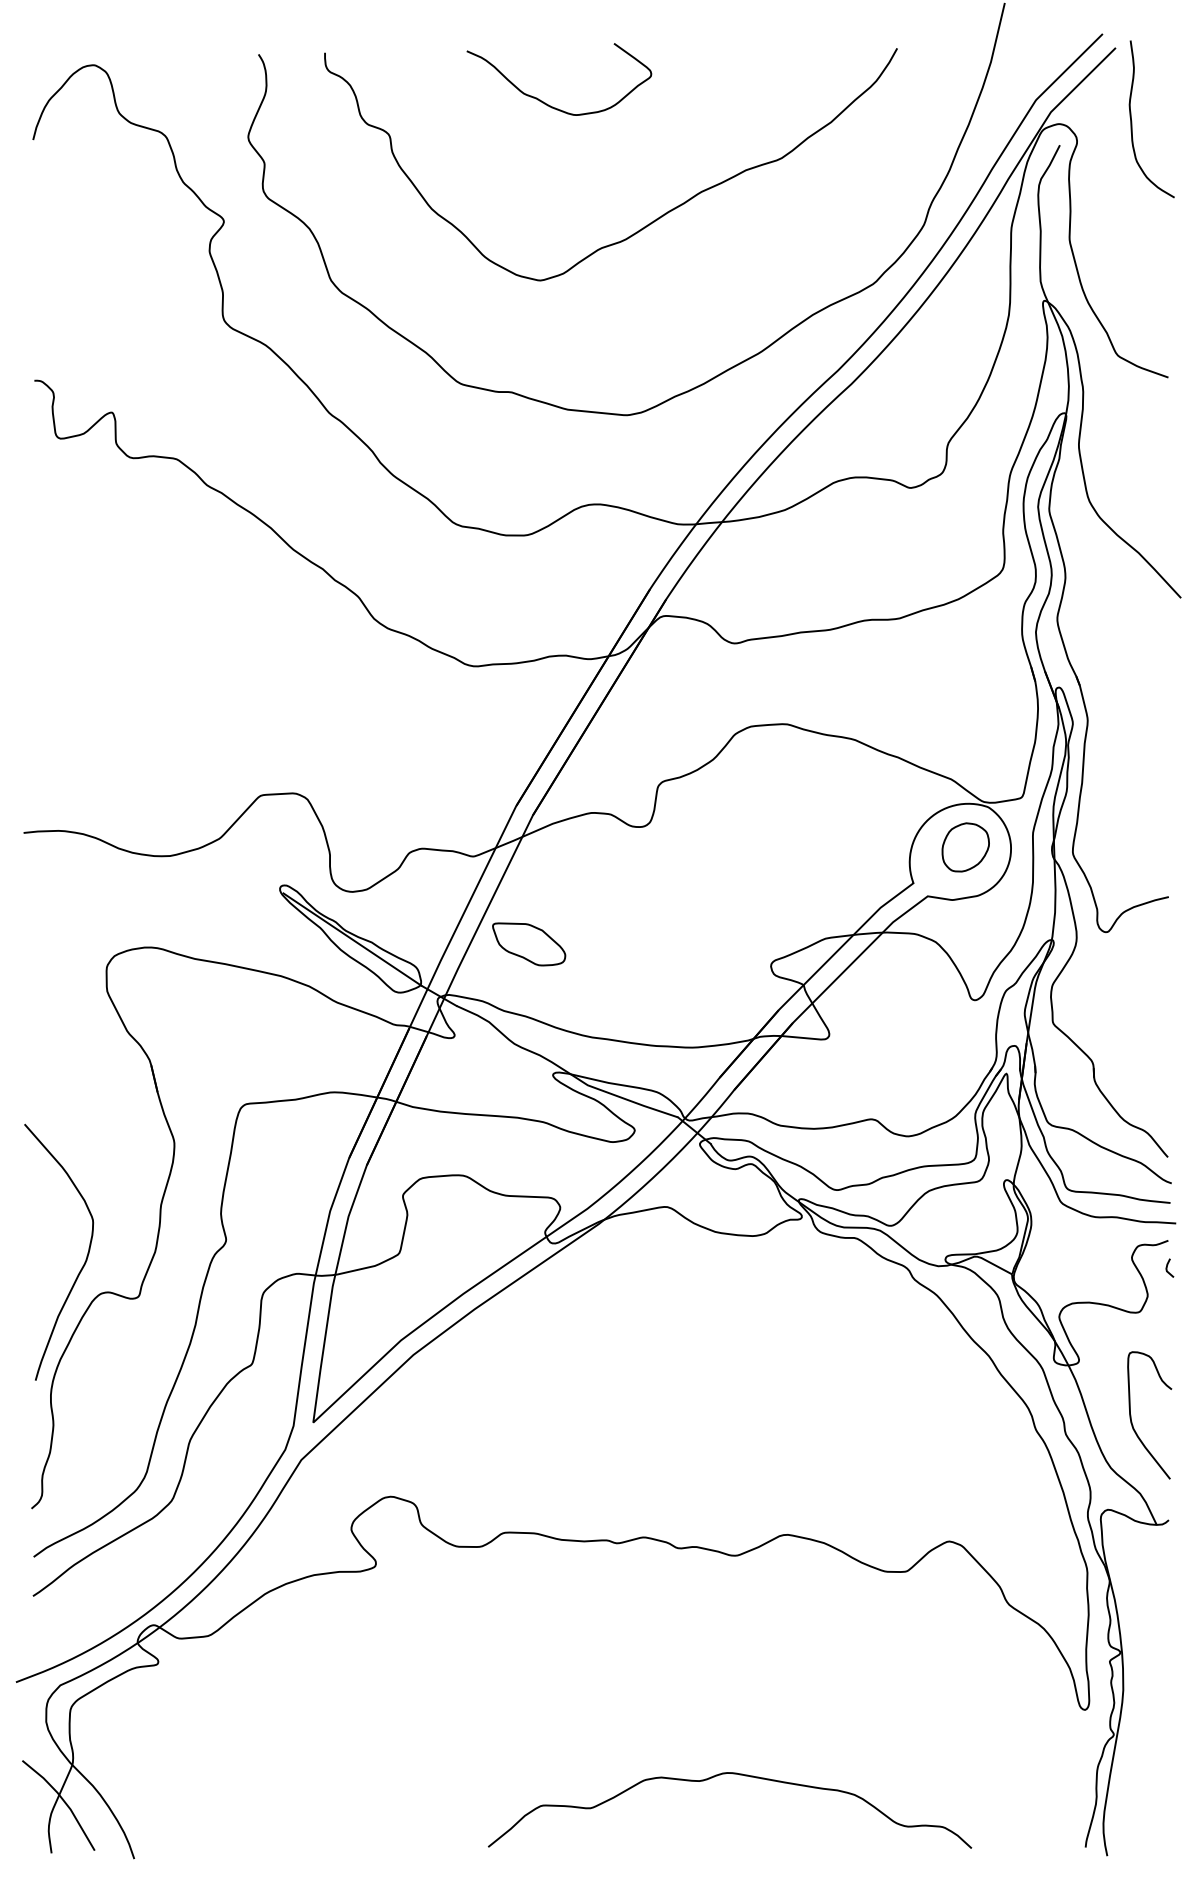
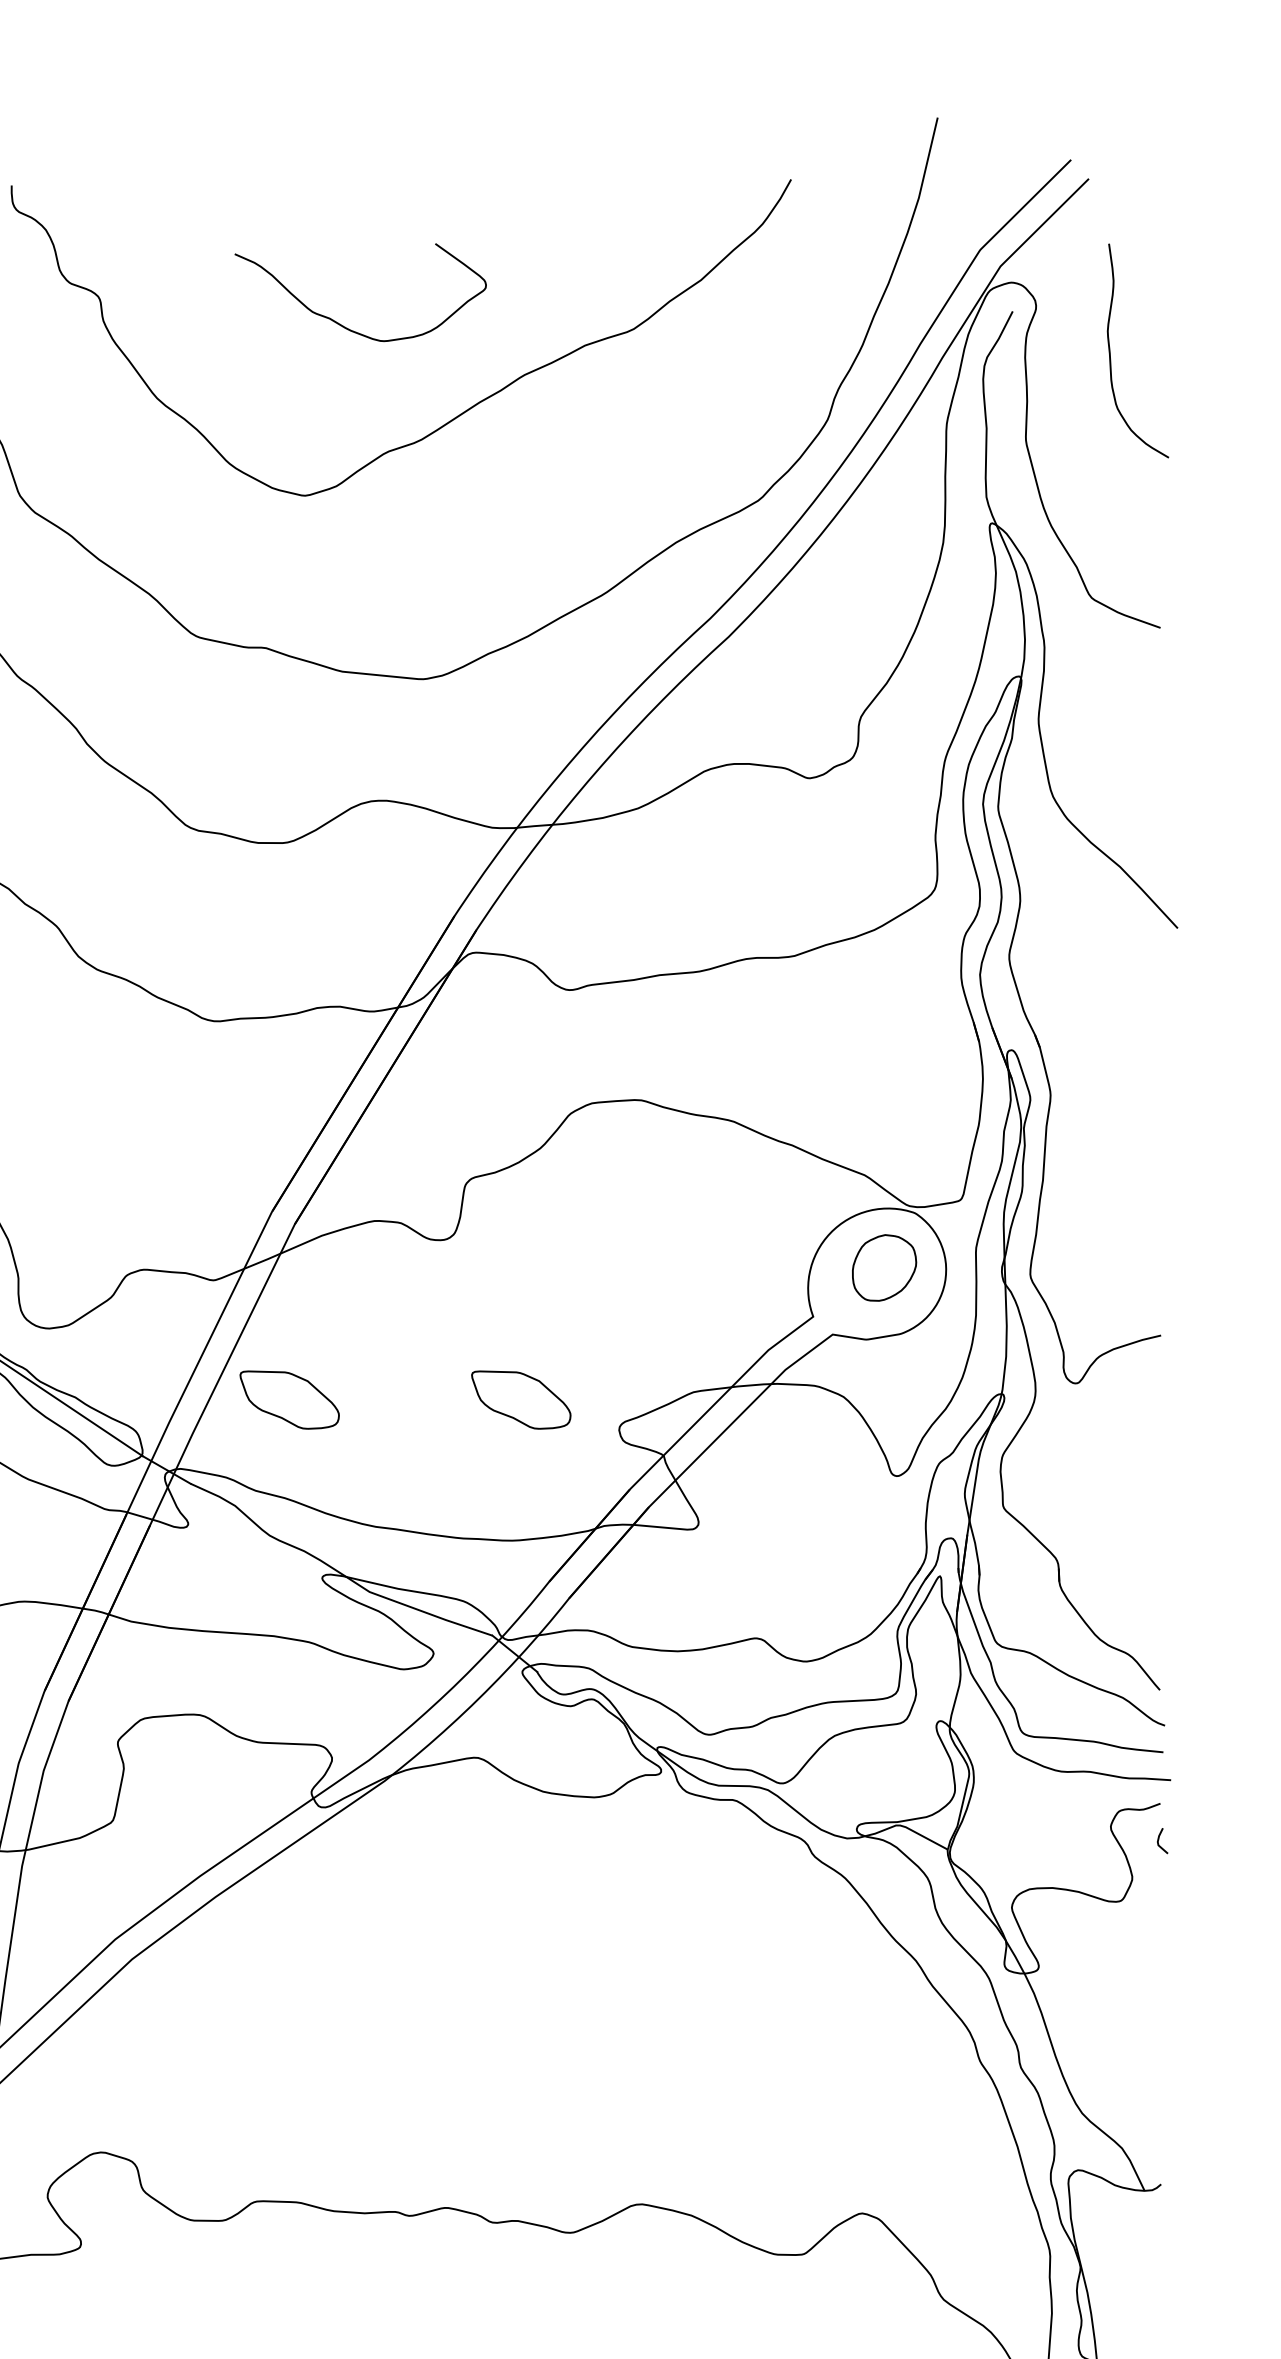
curve: (547, 103) -> (344, 325), moved
curve: (1132, 121) -> (1111, 354), moved
part: (699, 944) -> (521, 1400), added
curve: (1131, 1415) -> (1110, 2041), removed

